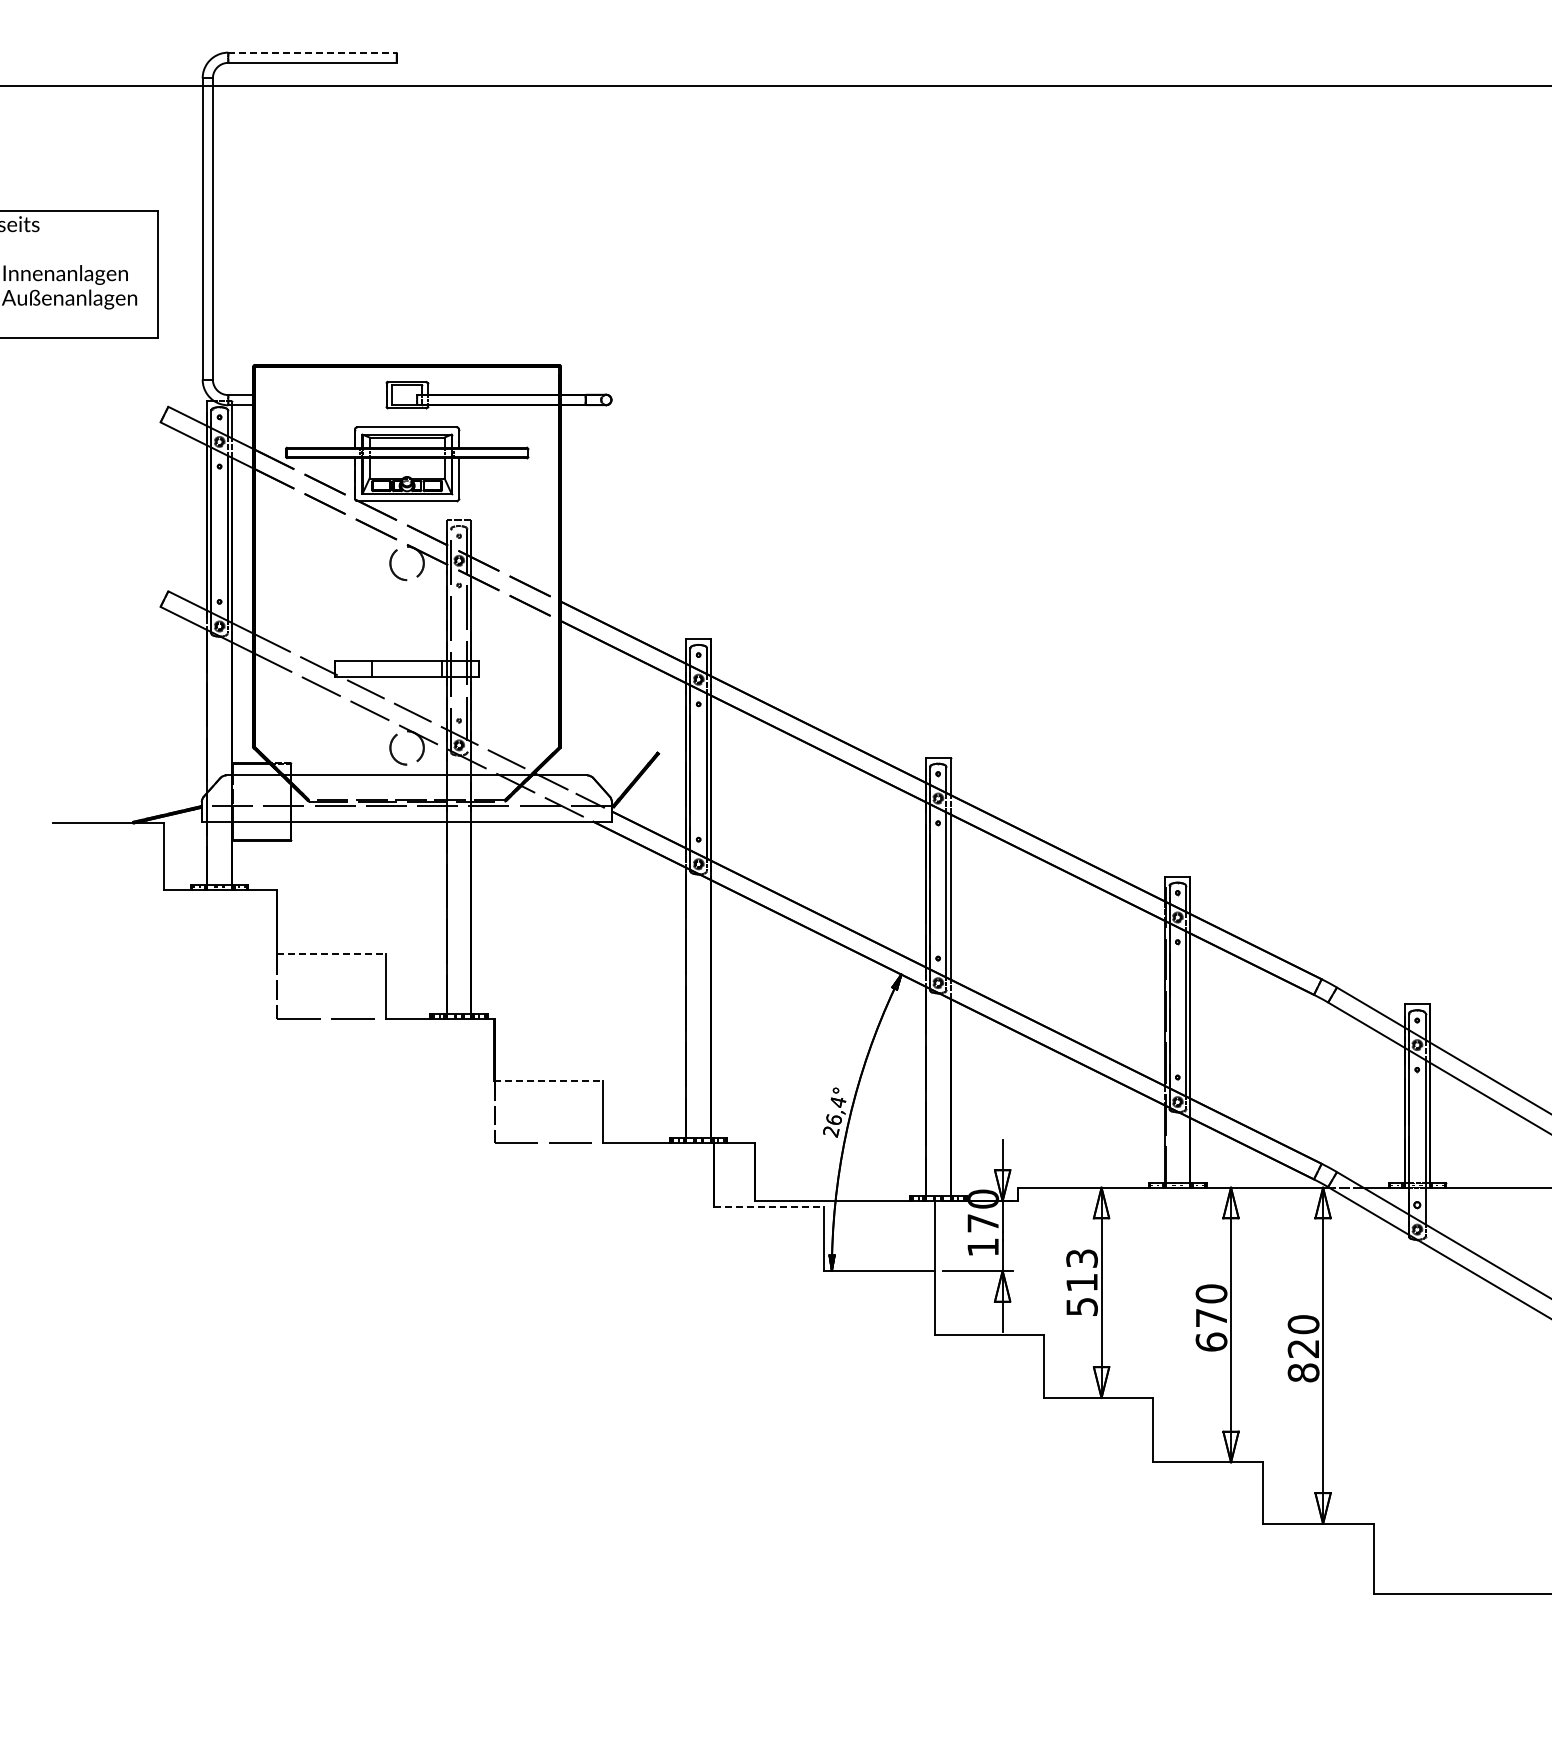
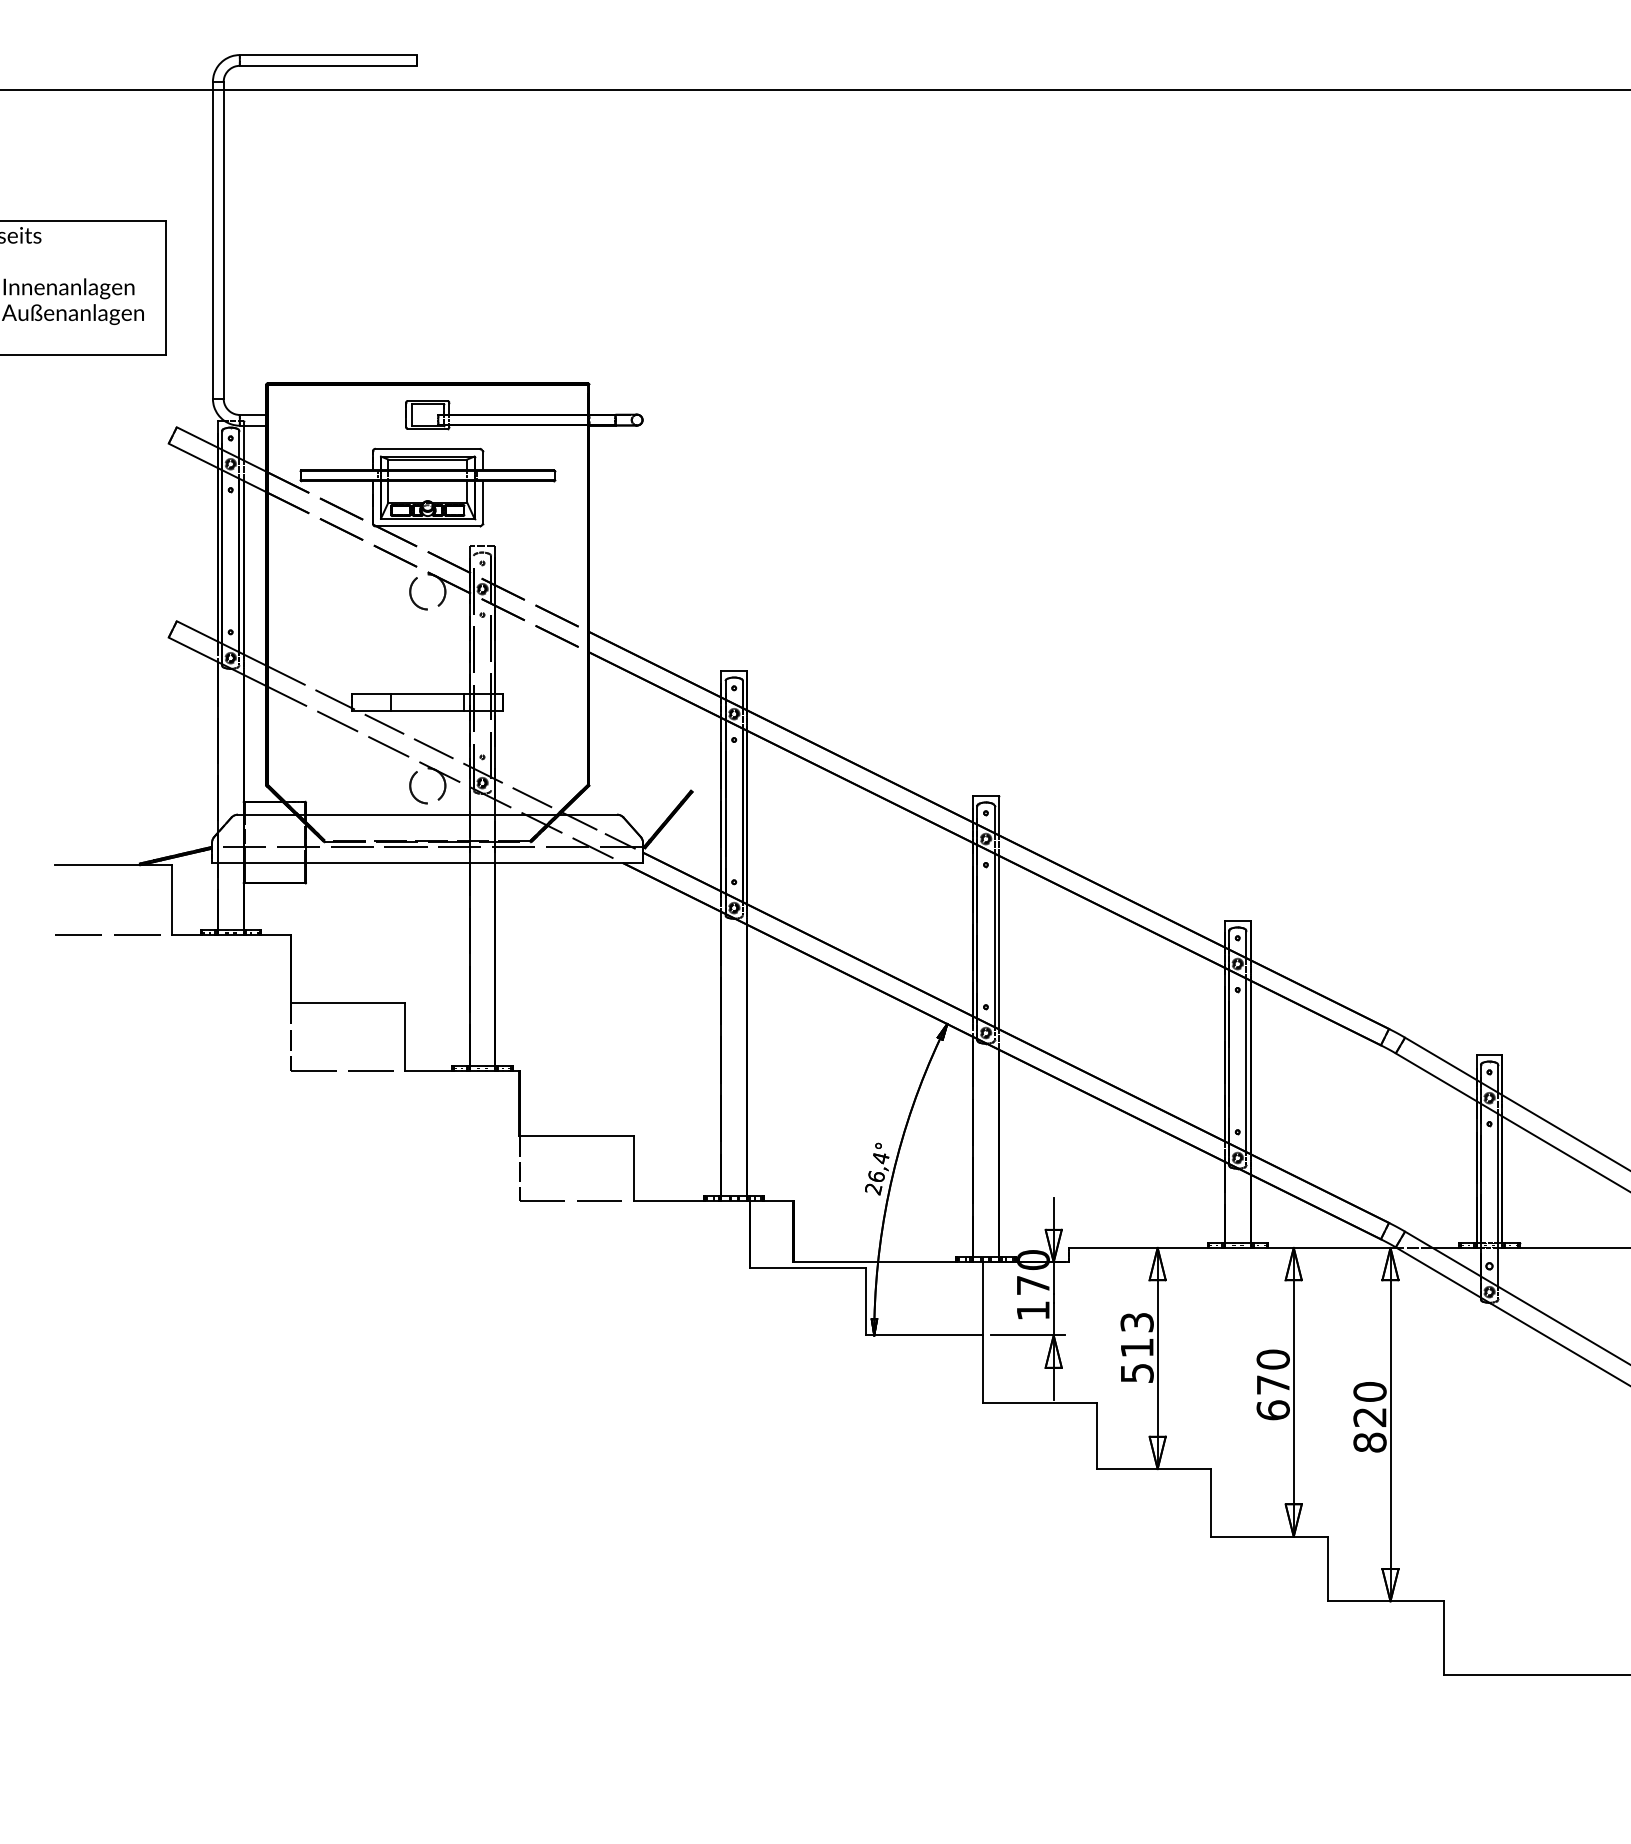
line: (313, 52) -> (329, 54), dashed -> solid
line: (96, 889) -> (101, 934), added
line: (331, 954) -> (348, 1002), dashed -> solid
line: (549, 1081) -> (577, 1136), dashed -> solid
line: (769, 1206) -> (808, 1267), dashed -> solid

